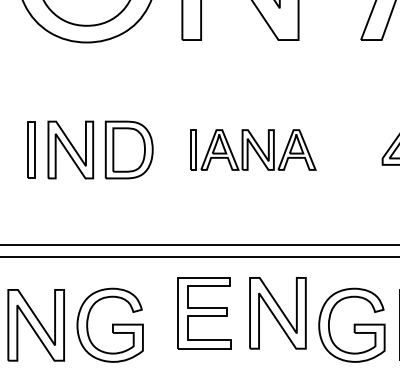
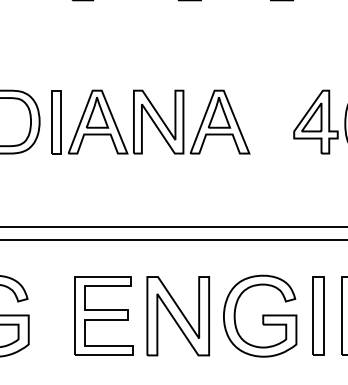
part: (253, 149) -> (151, 121), size x1.43
part: (204, 313) -> (103, 316), moved
part: (277, 313) -> (177, 316), moved

